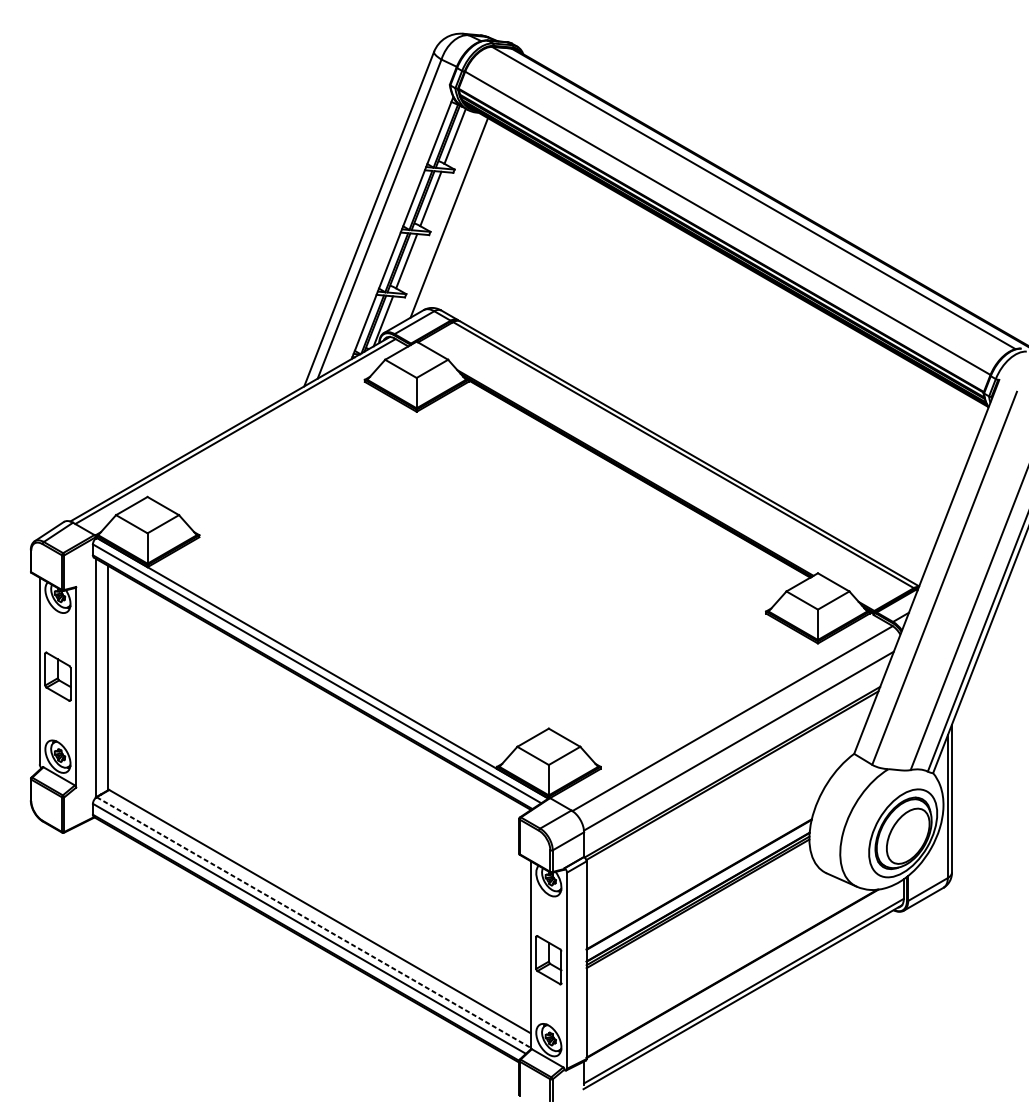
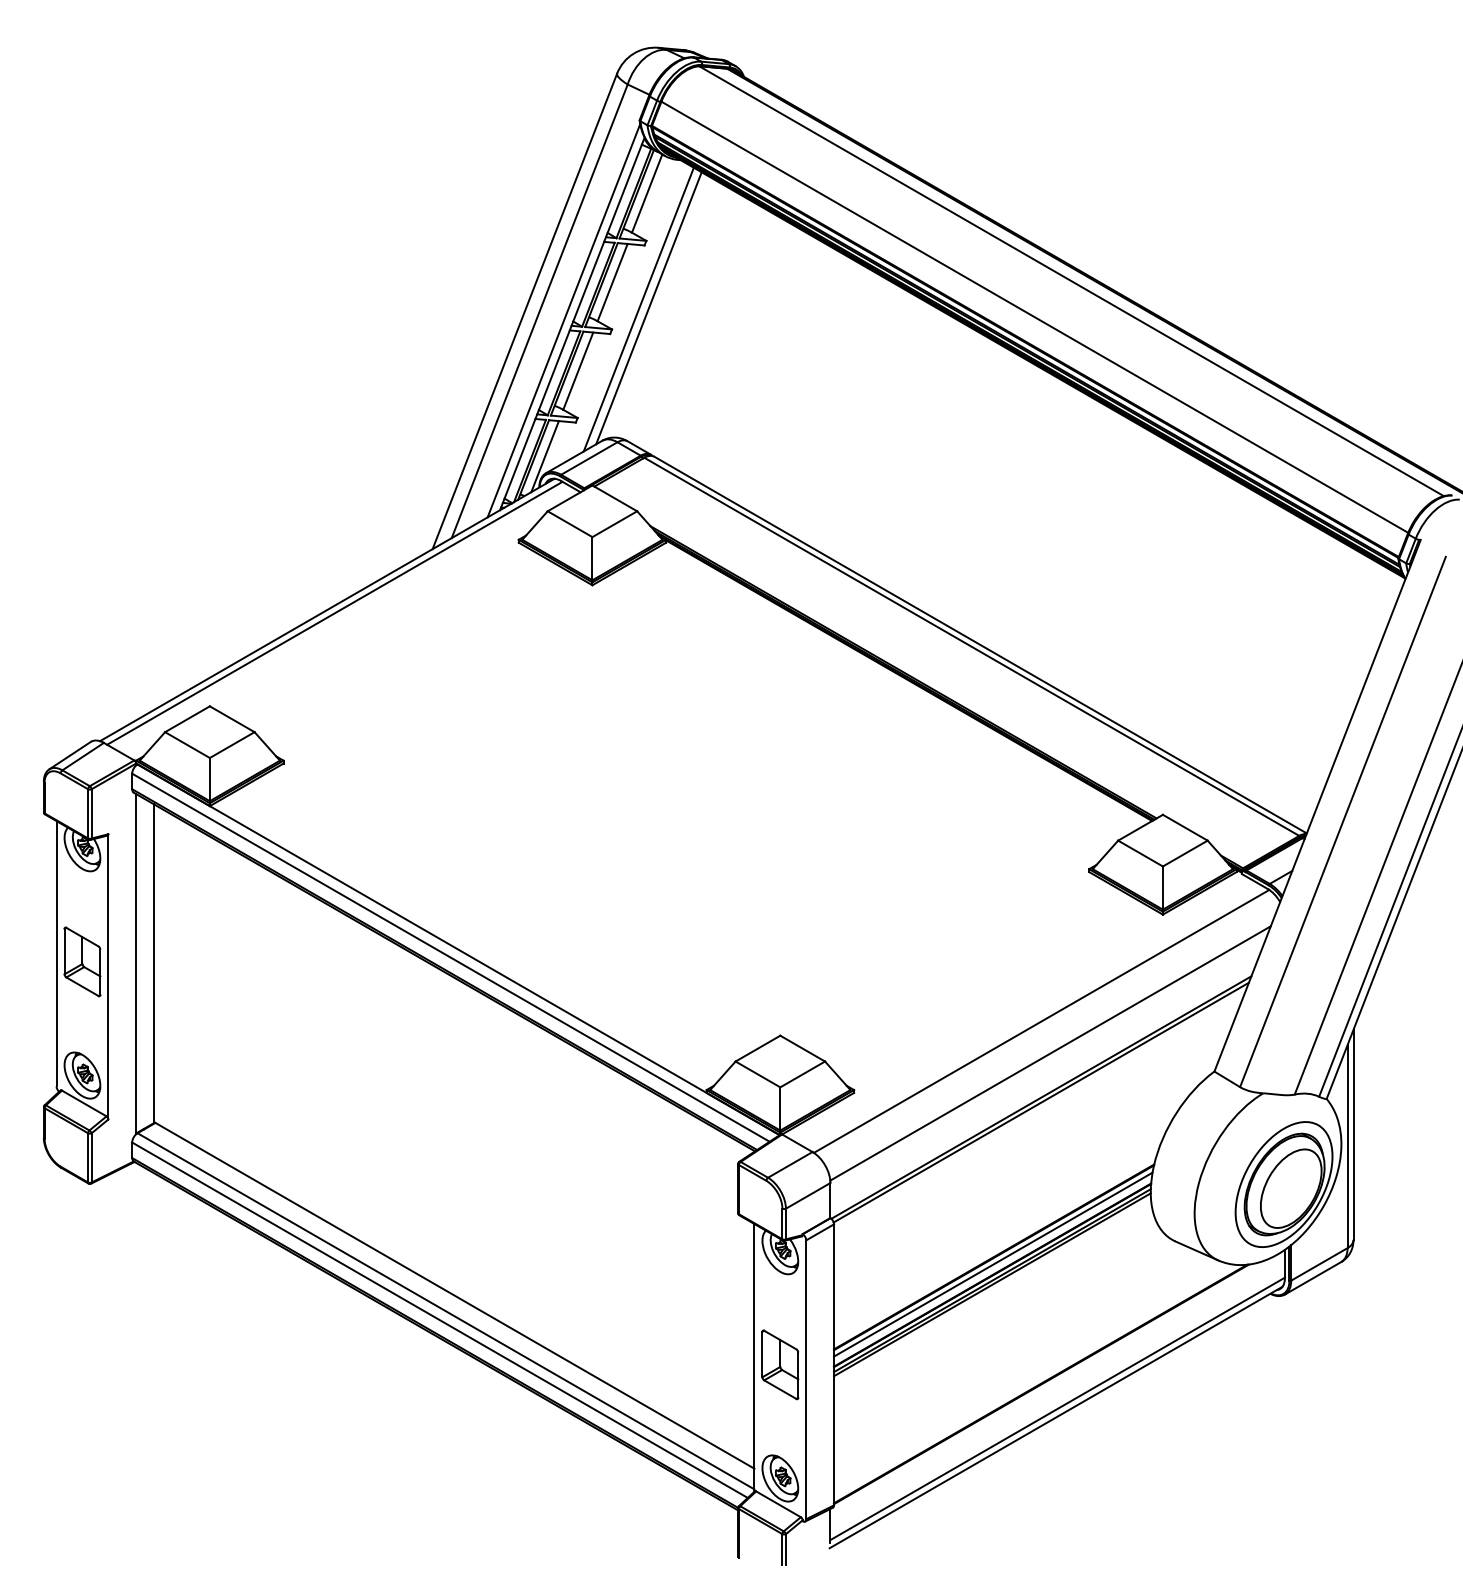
line: (456, 217) -> (648, 308), added
line: (396, 225) -> (563, 320), added
line: (698, 889) -> (993, 1264), added
line: (314, 922) -> (446, 1311), dashed -> solid

